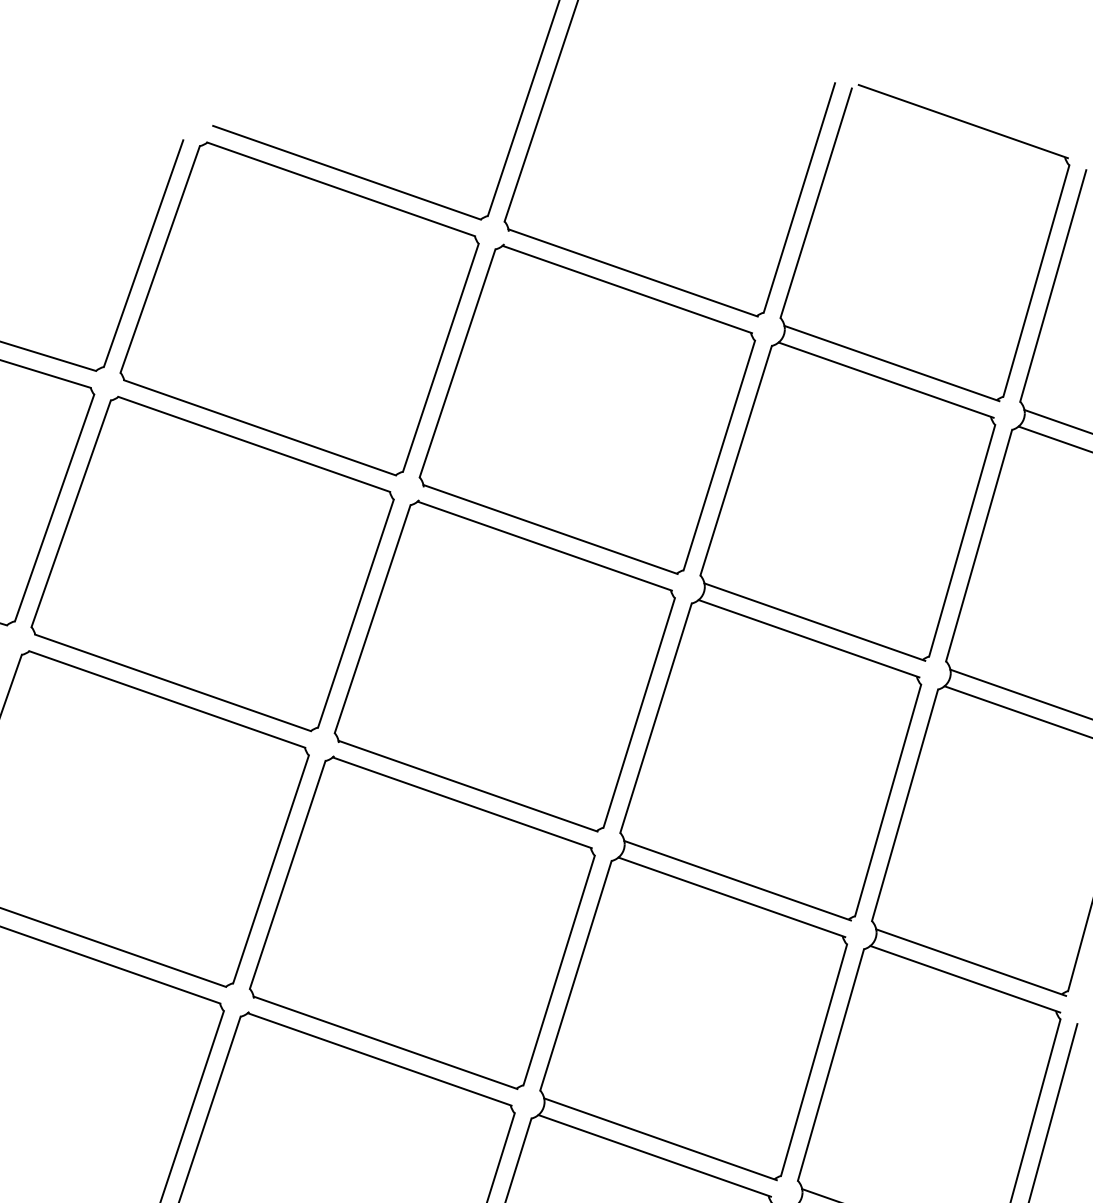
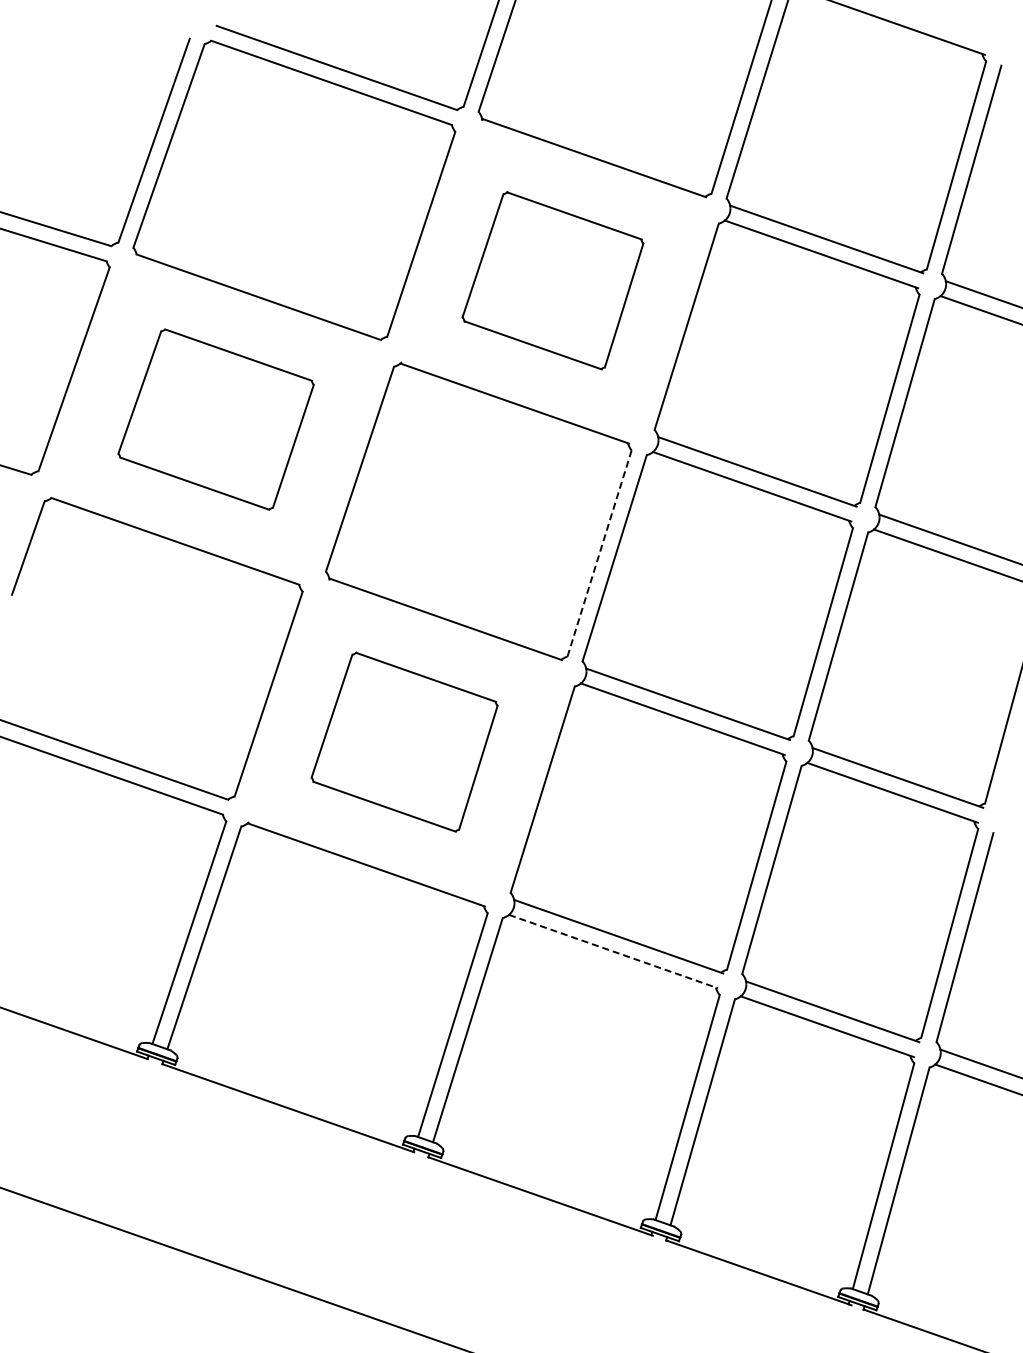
part: (586, 409) -> (552, 280), size x0.6
part: (211, 563) -> (215, 419), size x0.6
line: (639, 714) -> (599, 554), solid -> dashed
part: (422, 922) -> (404, 741), size x0.6
line: (654, 1155) -> (613, 951), solid -> dashed

